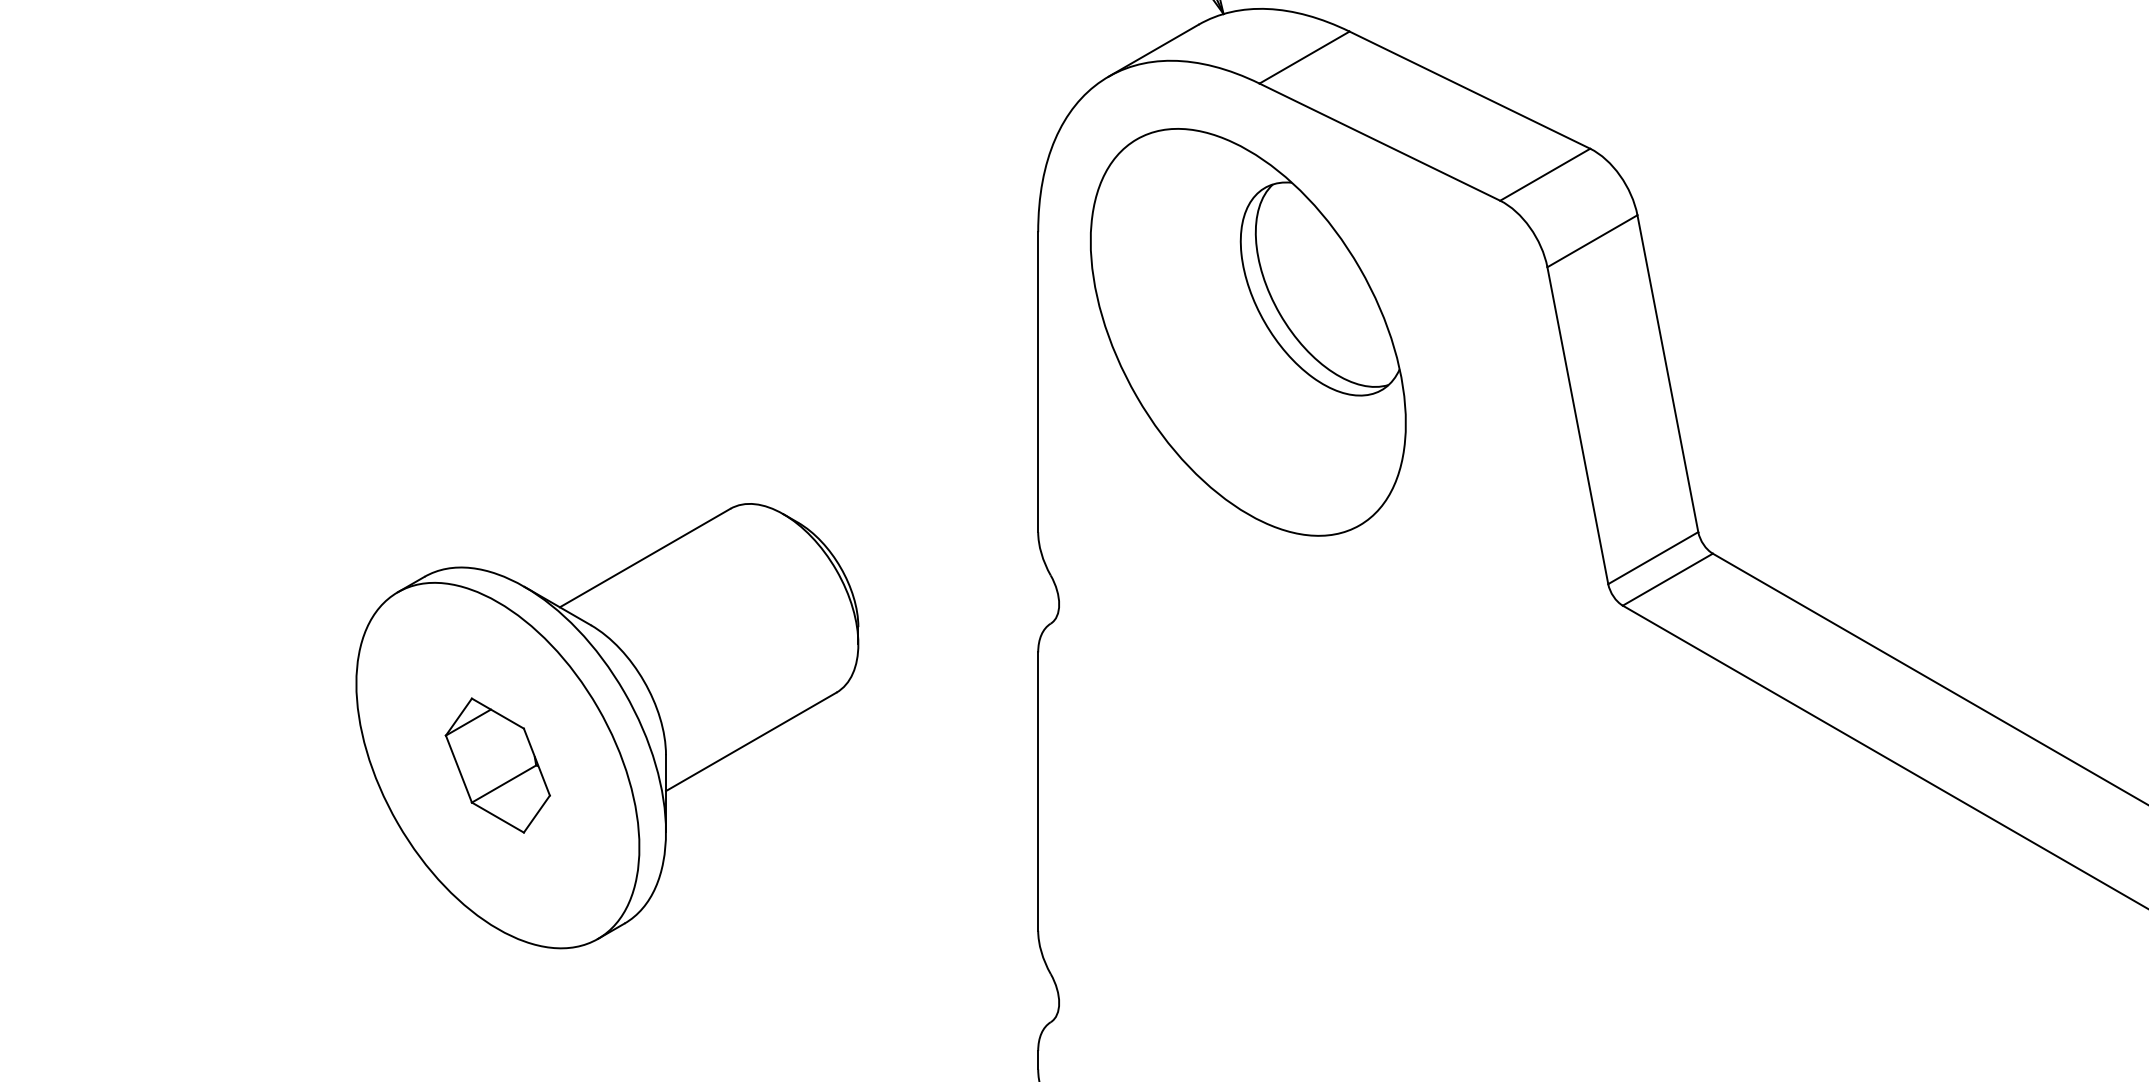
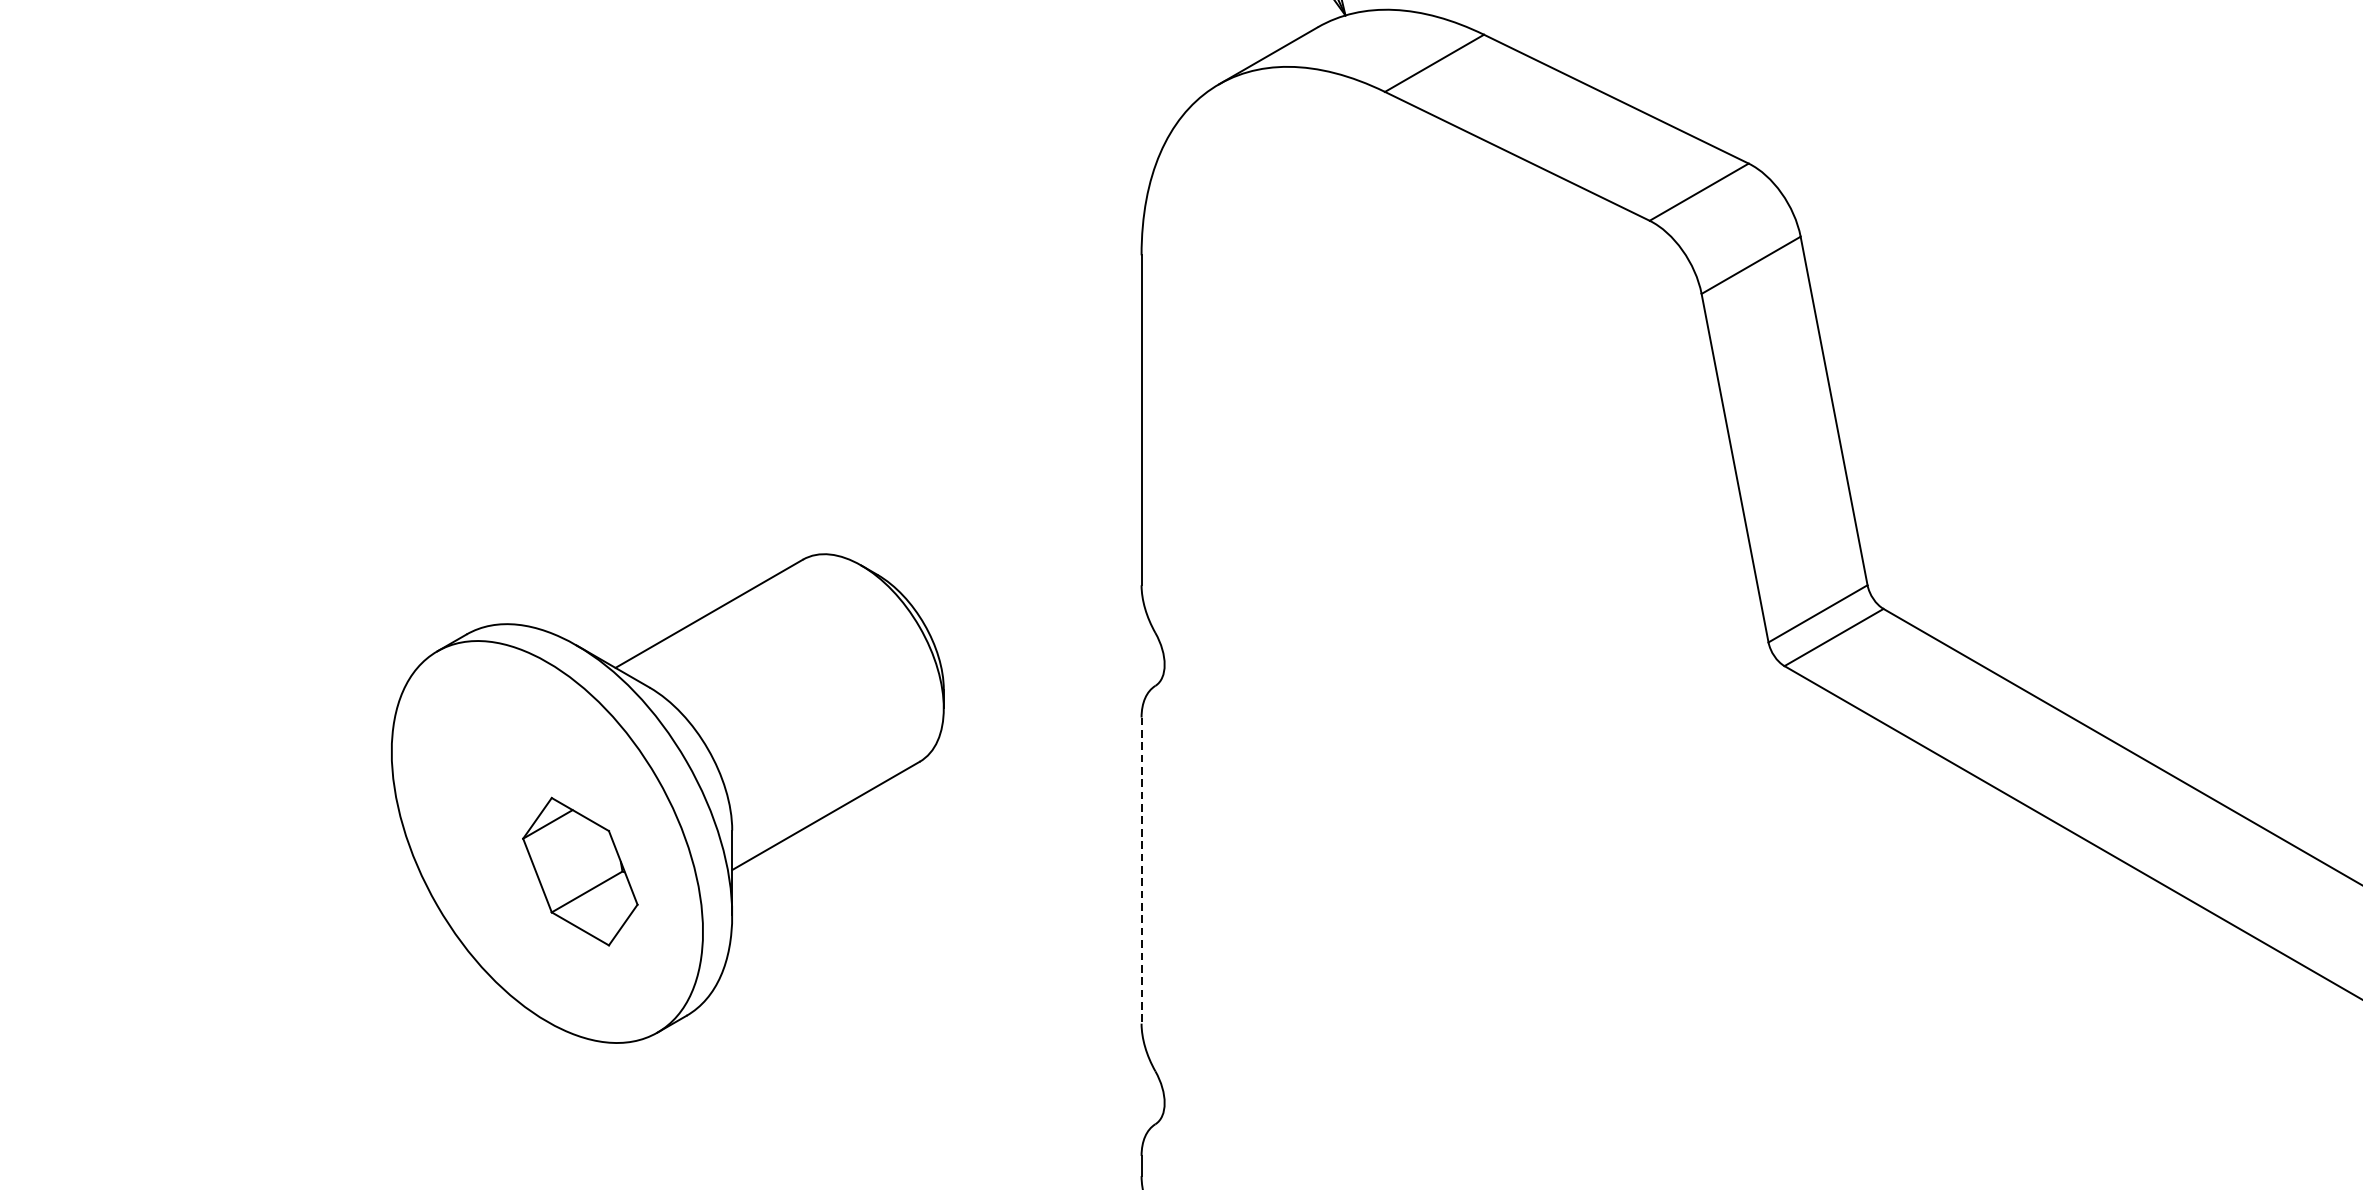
part: (1248, 332) -> (1372, 365), removed
part: (497, 765) -> (579, 871), moved
line: (1038, 792) -> (1141, 871), solid -> dashed

